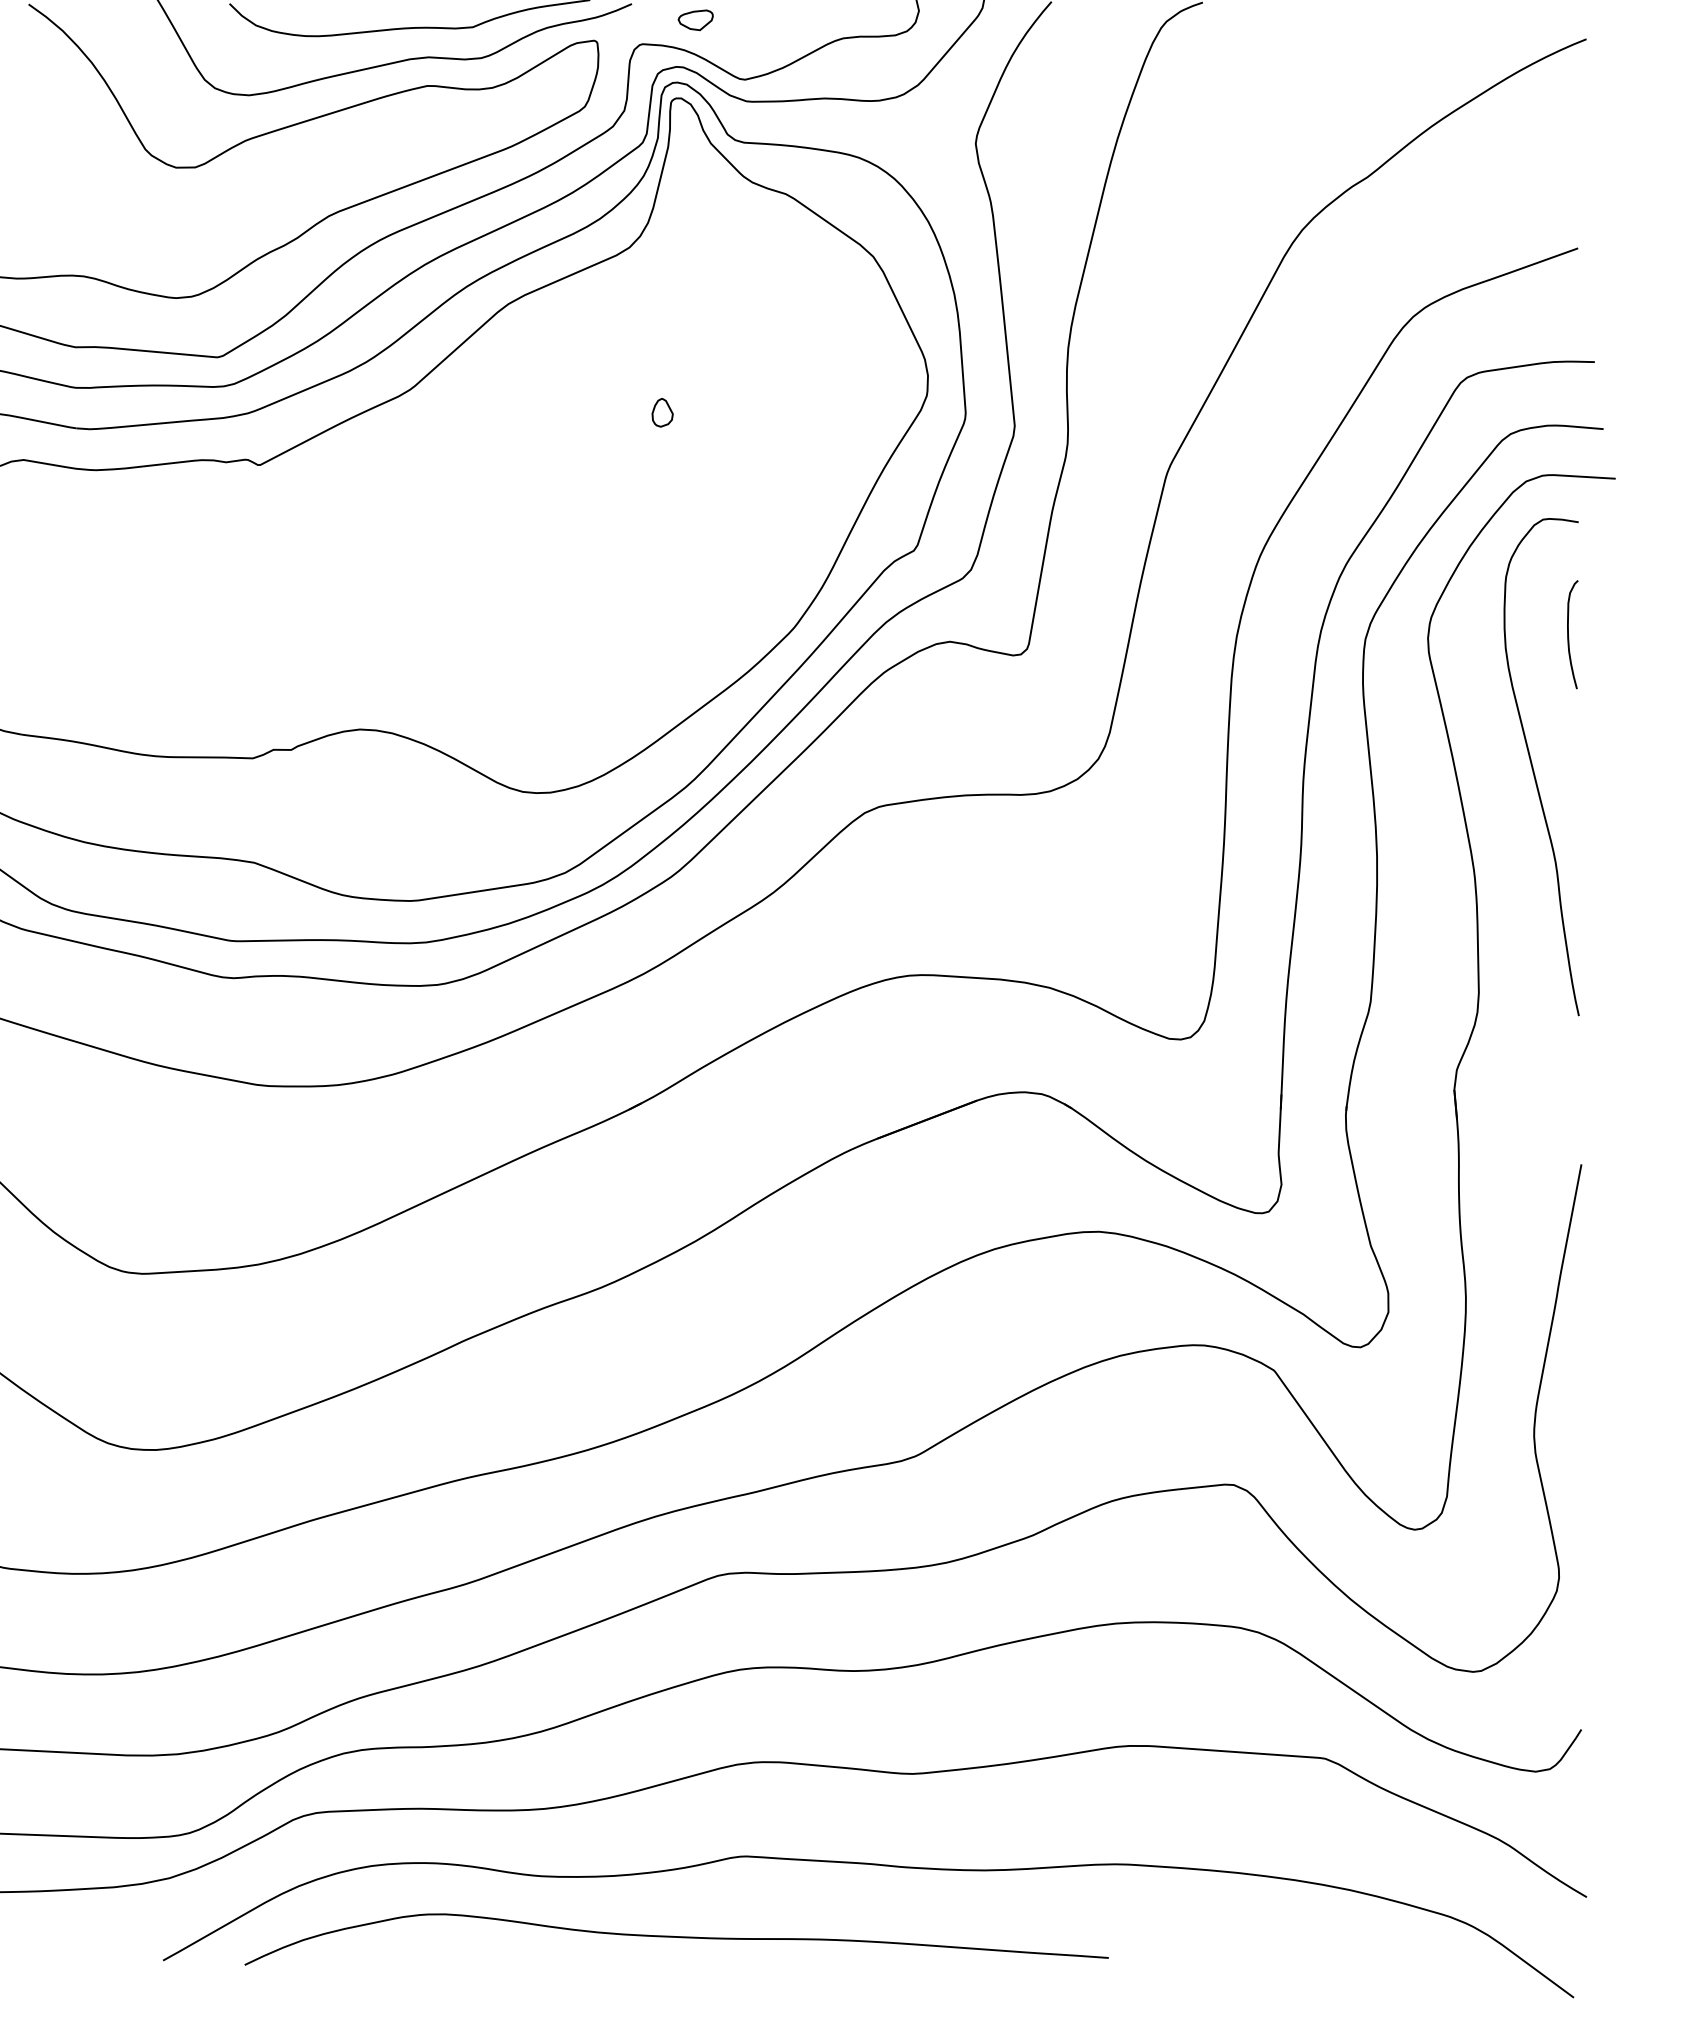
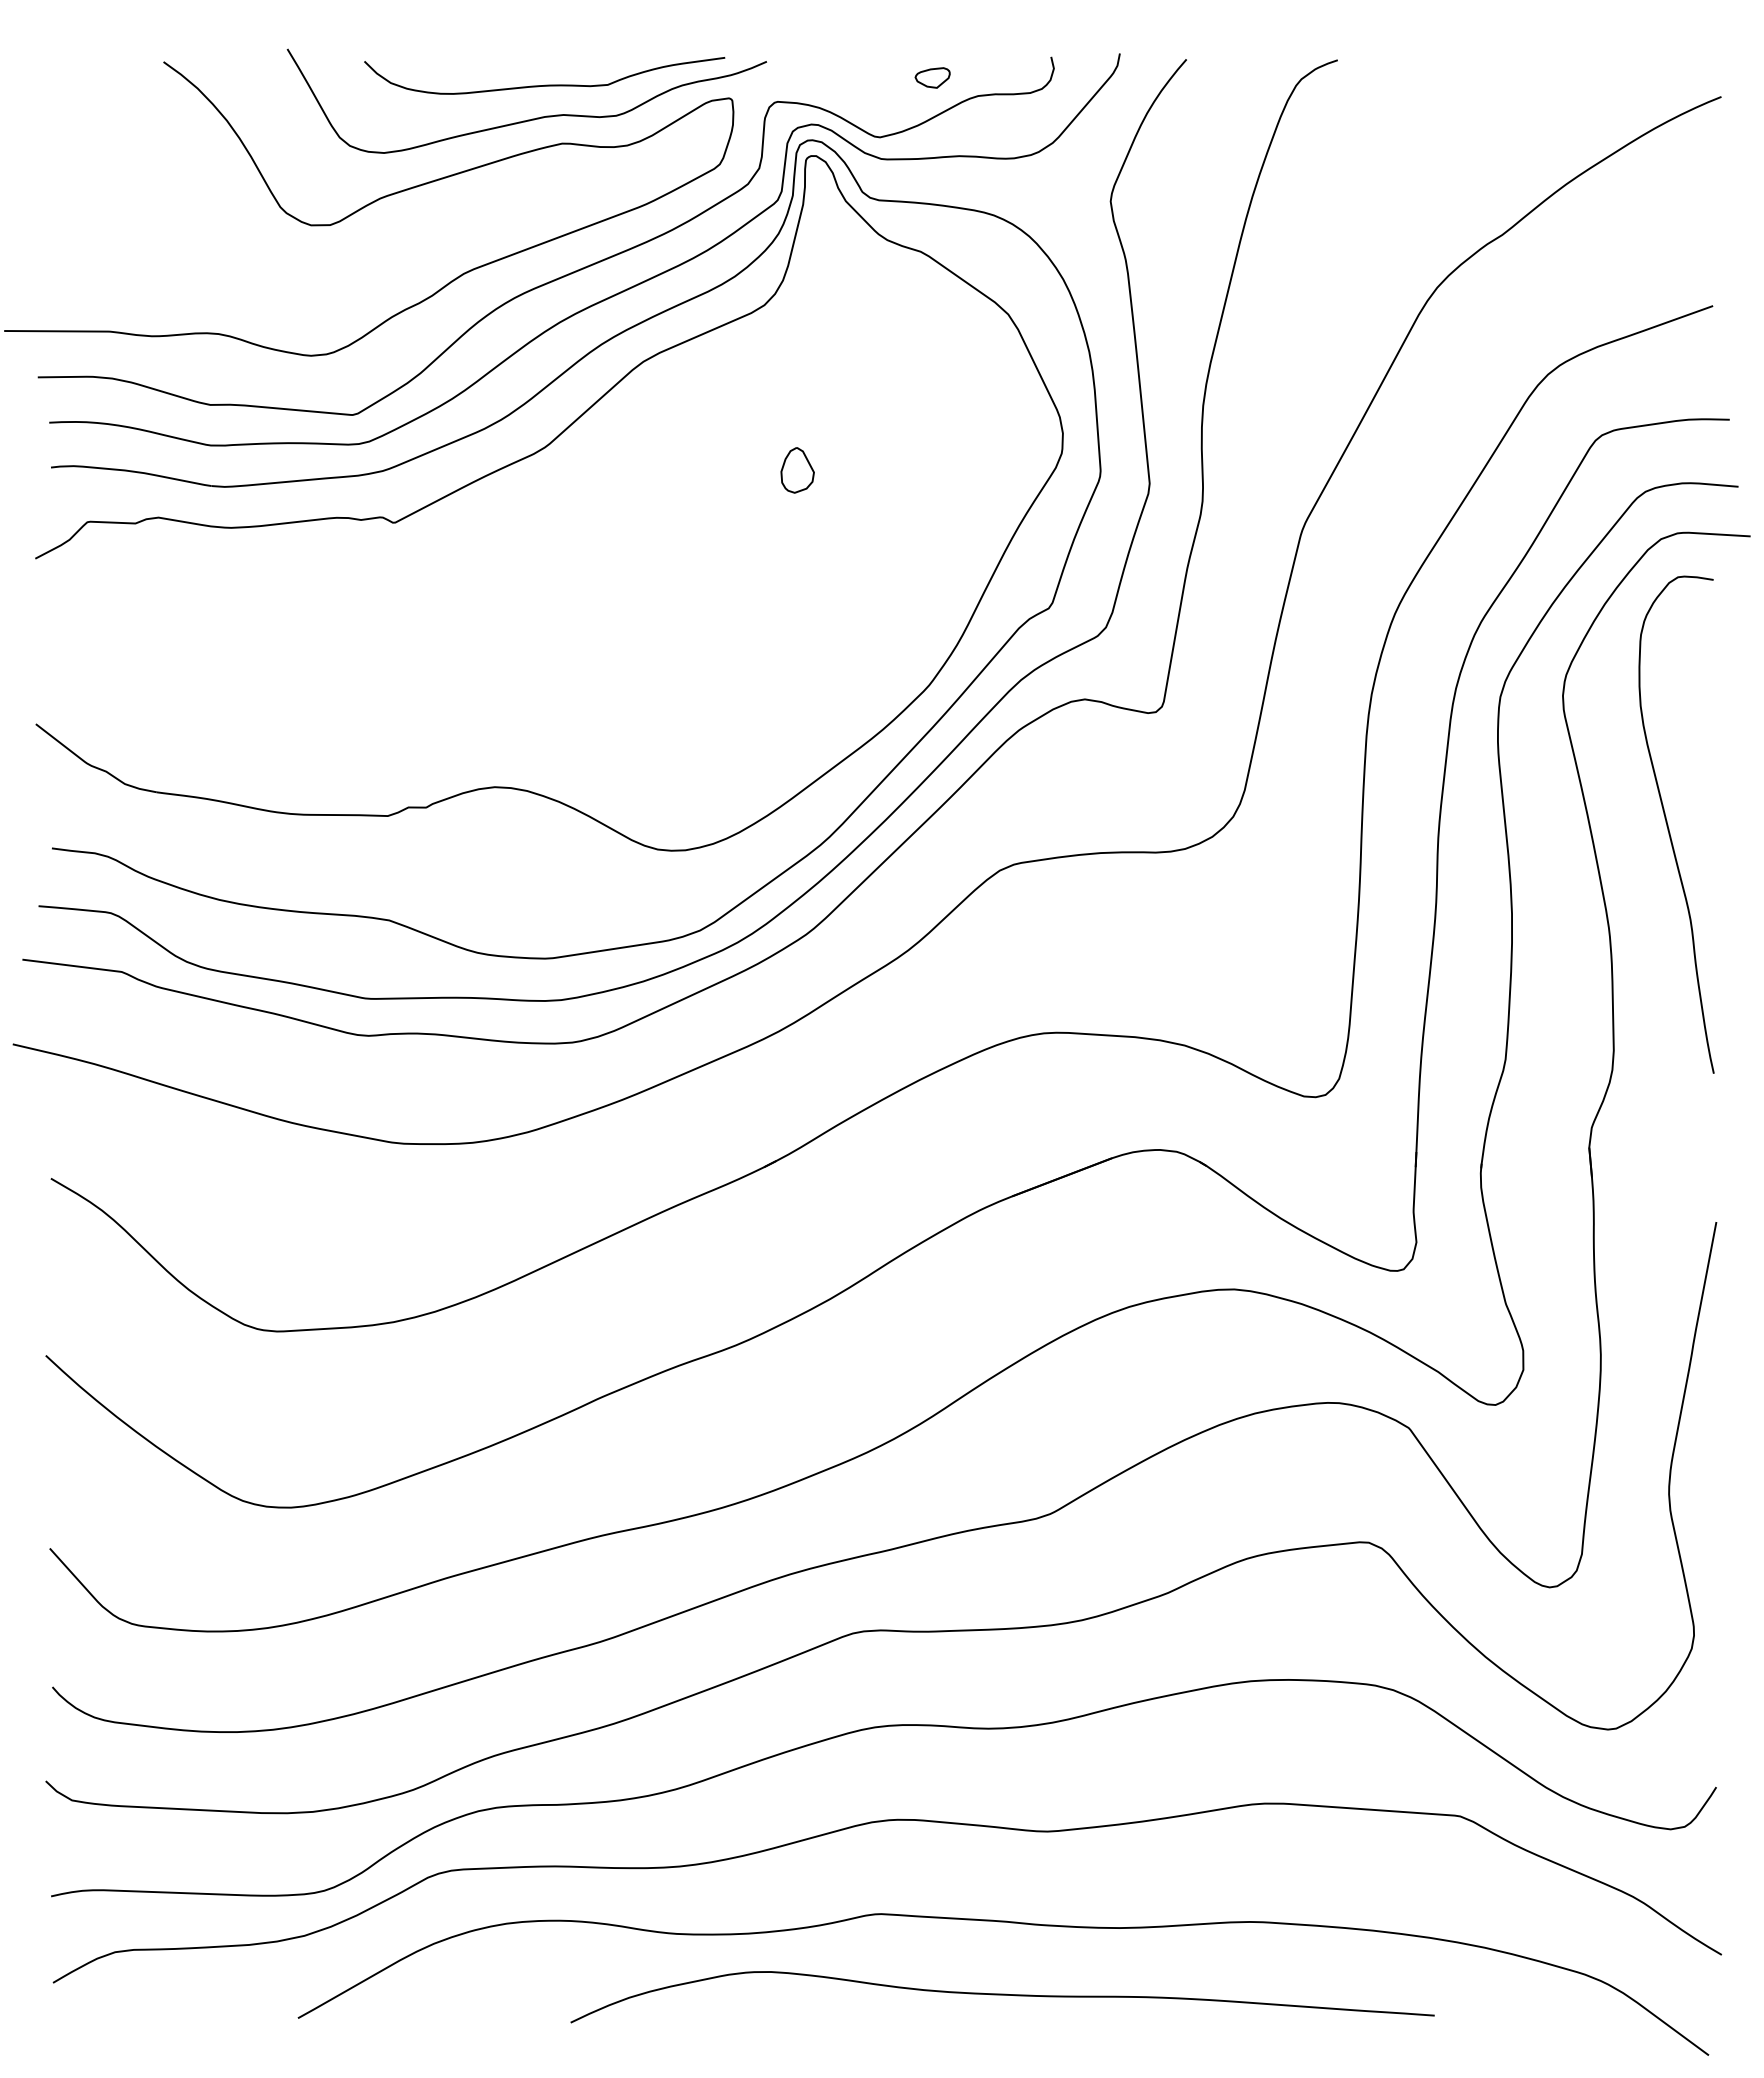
part: (695, 19) -> (932, 77), moved
part: (662, 412) -> (797, 470), size x1.6
curve: (1568, 633) -> (1703, 691), removed
curve: (676, 1937) -> (1002, 1995), moved

